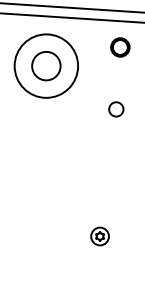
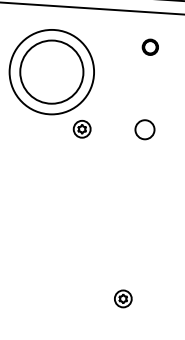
part: (120, 47) -> (150, 47), size x0.62
circle: (46, 65) -> (52, 71), size x1.67
part: (69, 108) -> (82, 128), added
part: (99, 236) -> (122, 298), size x0.71

